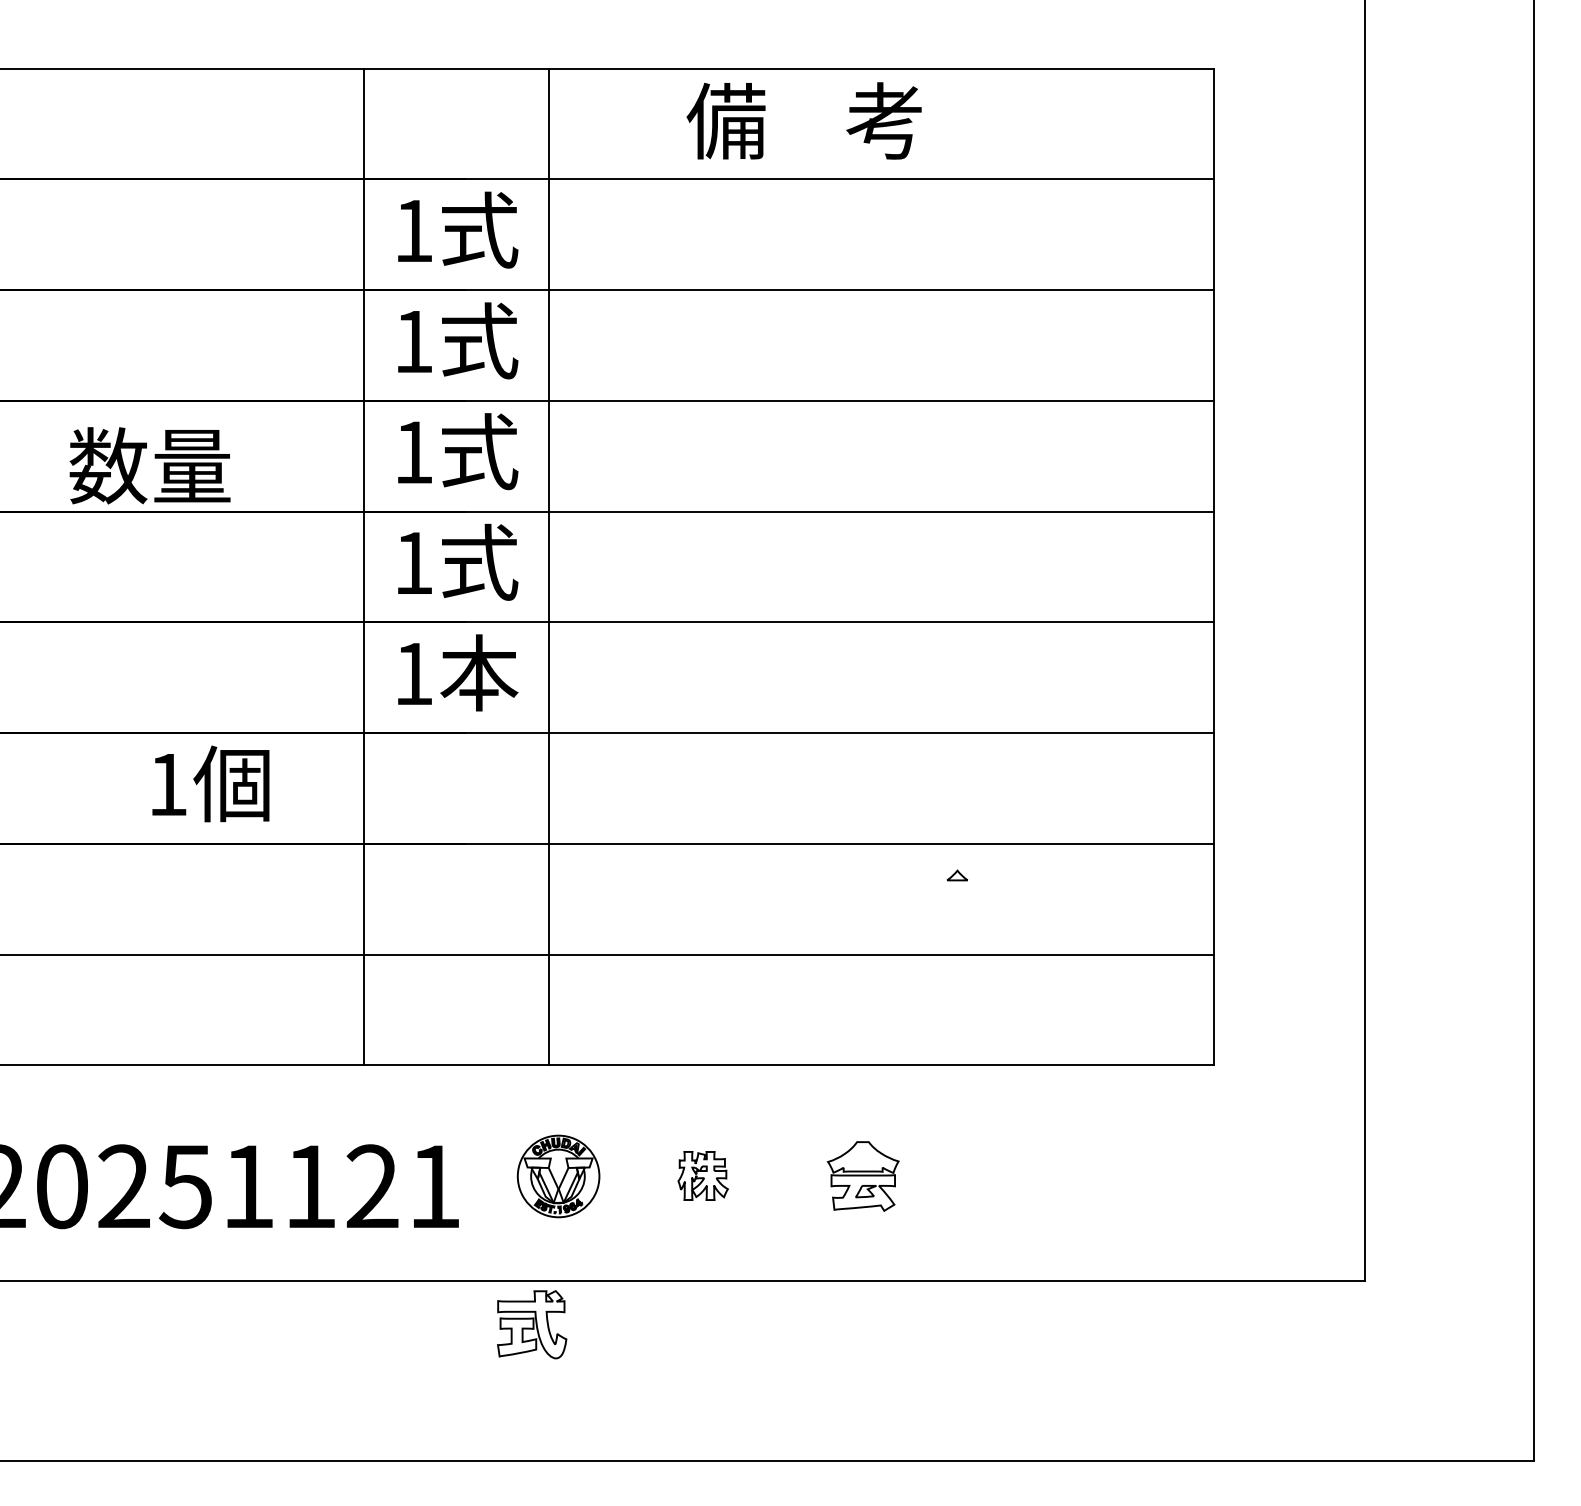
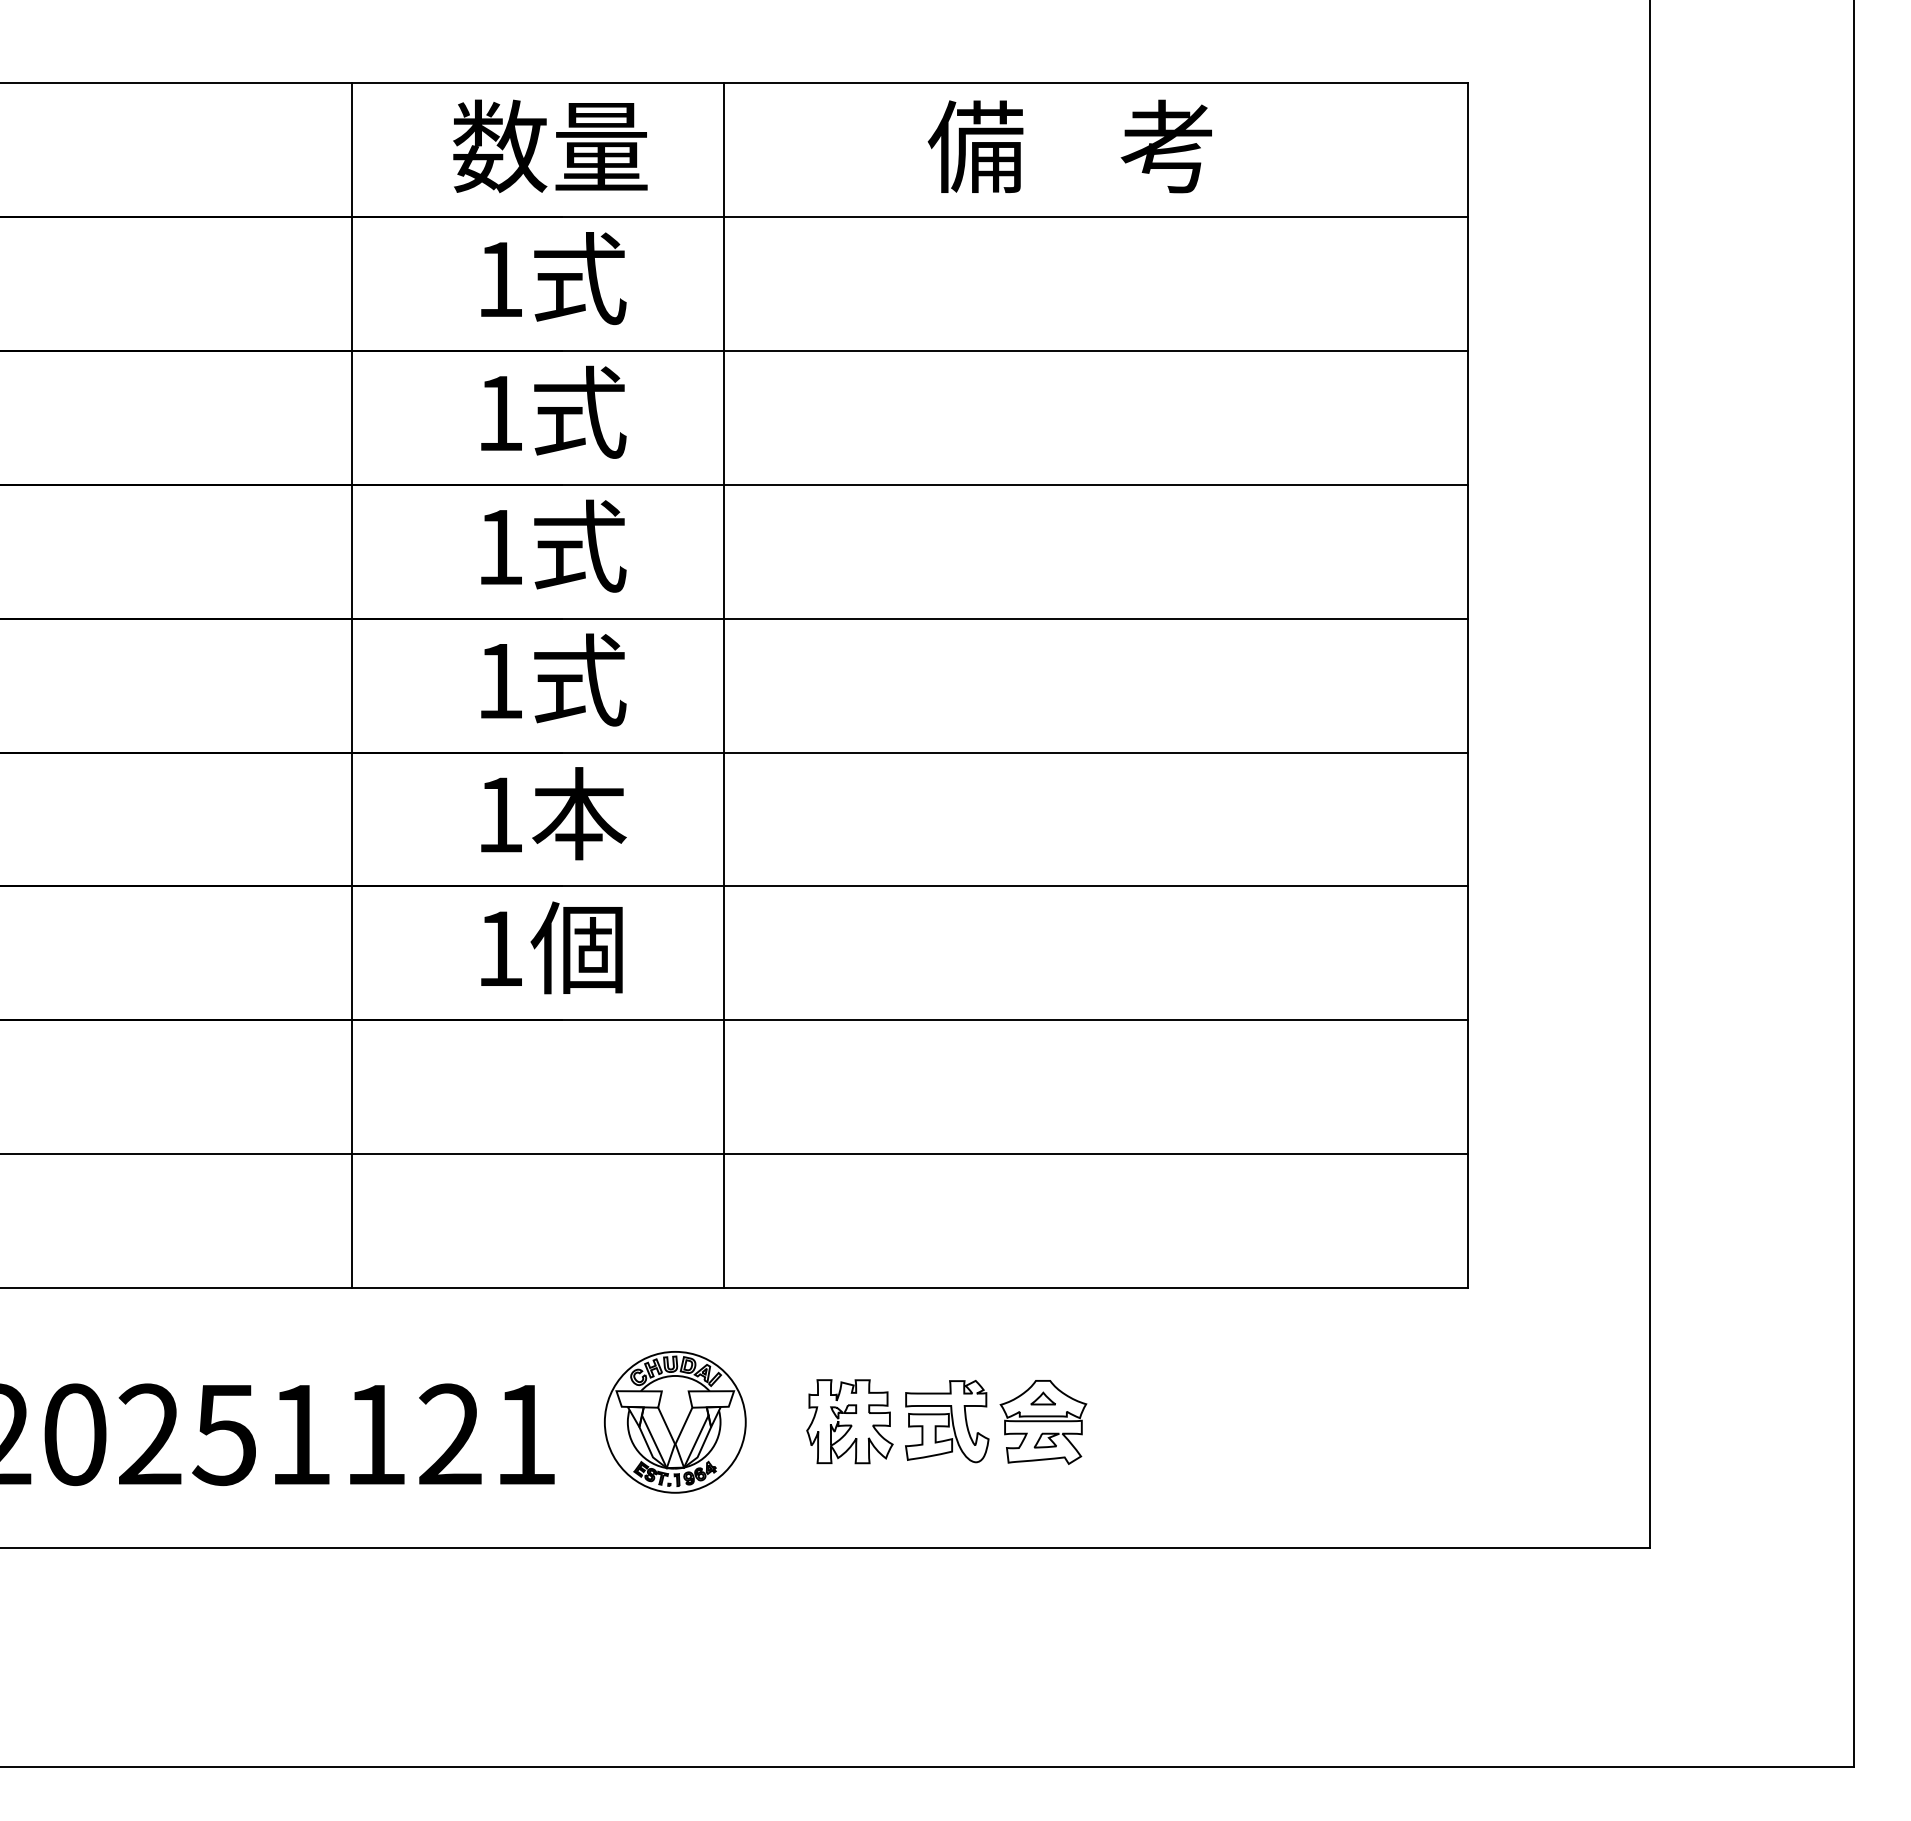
text: (803, 120) -> (1069, 146), moved
text: (150, 465) -> (550, 146), moved
line: (364, 566) -> (352, 685), moved
line: (548, 566) -> (724, 685), moved
text: (210, 783) -> (551, 947), moved
part: (956, 875) -> (1042, 1398), moved
part: (702, 1175) -> (849, 1421), size x1.43
part: (558, 1176) -> (674, 1422), size x1.43
part: (532, 1324) -> (947, 1421), moved

